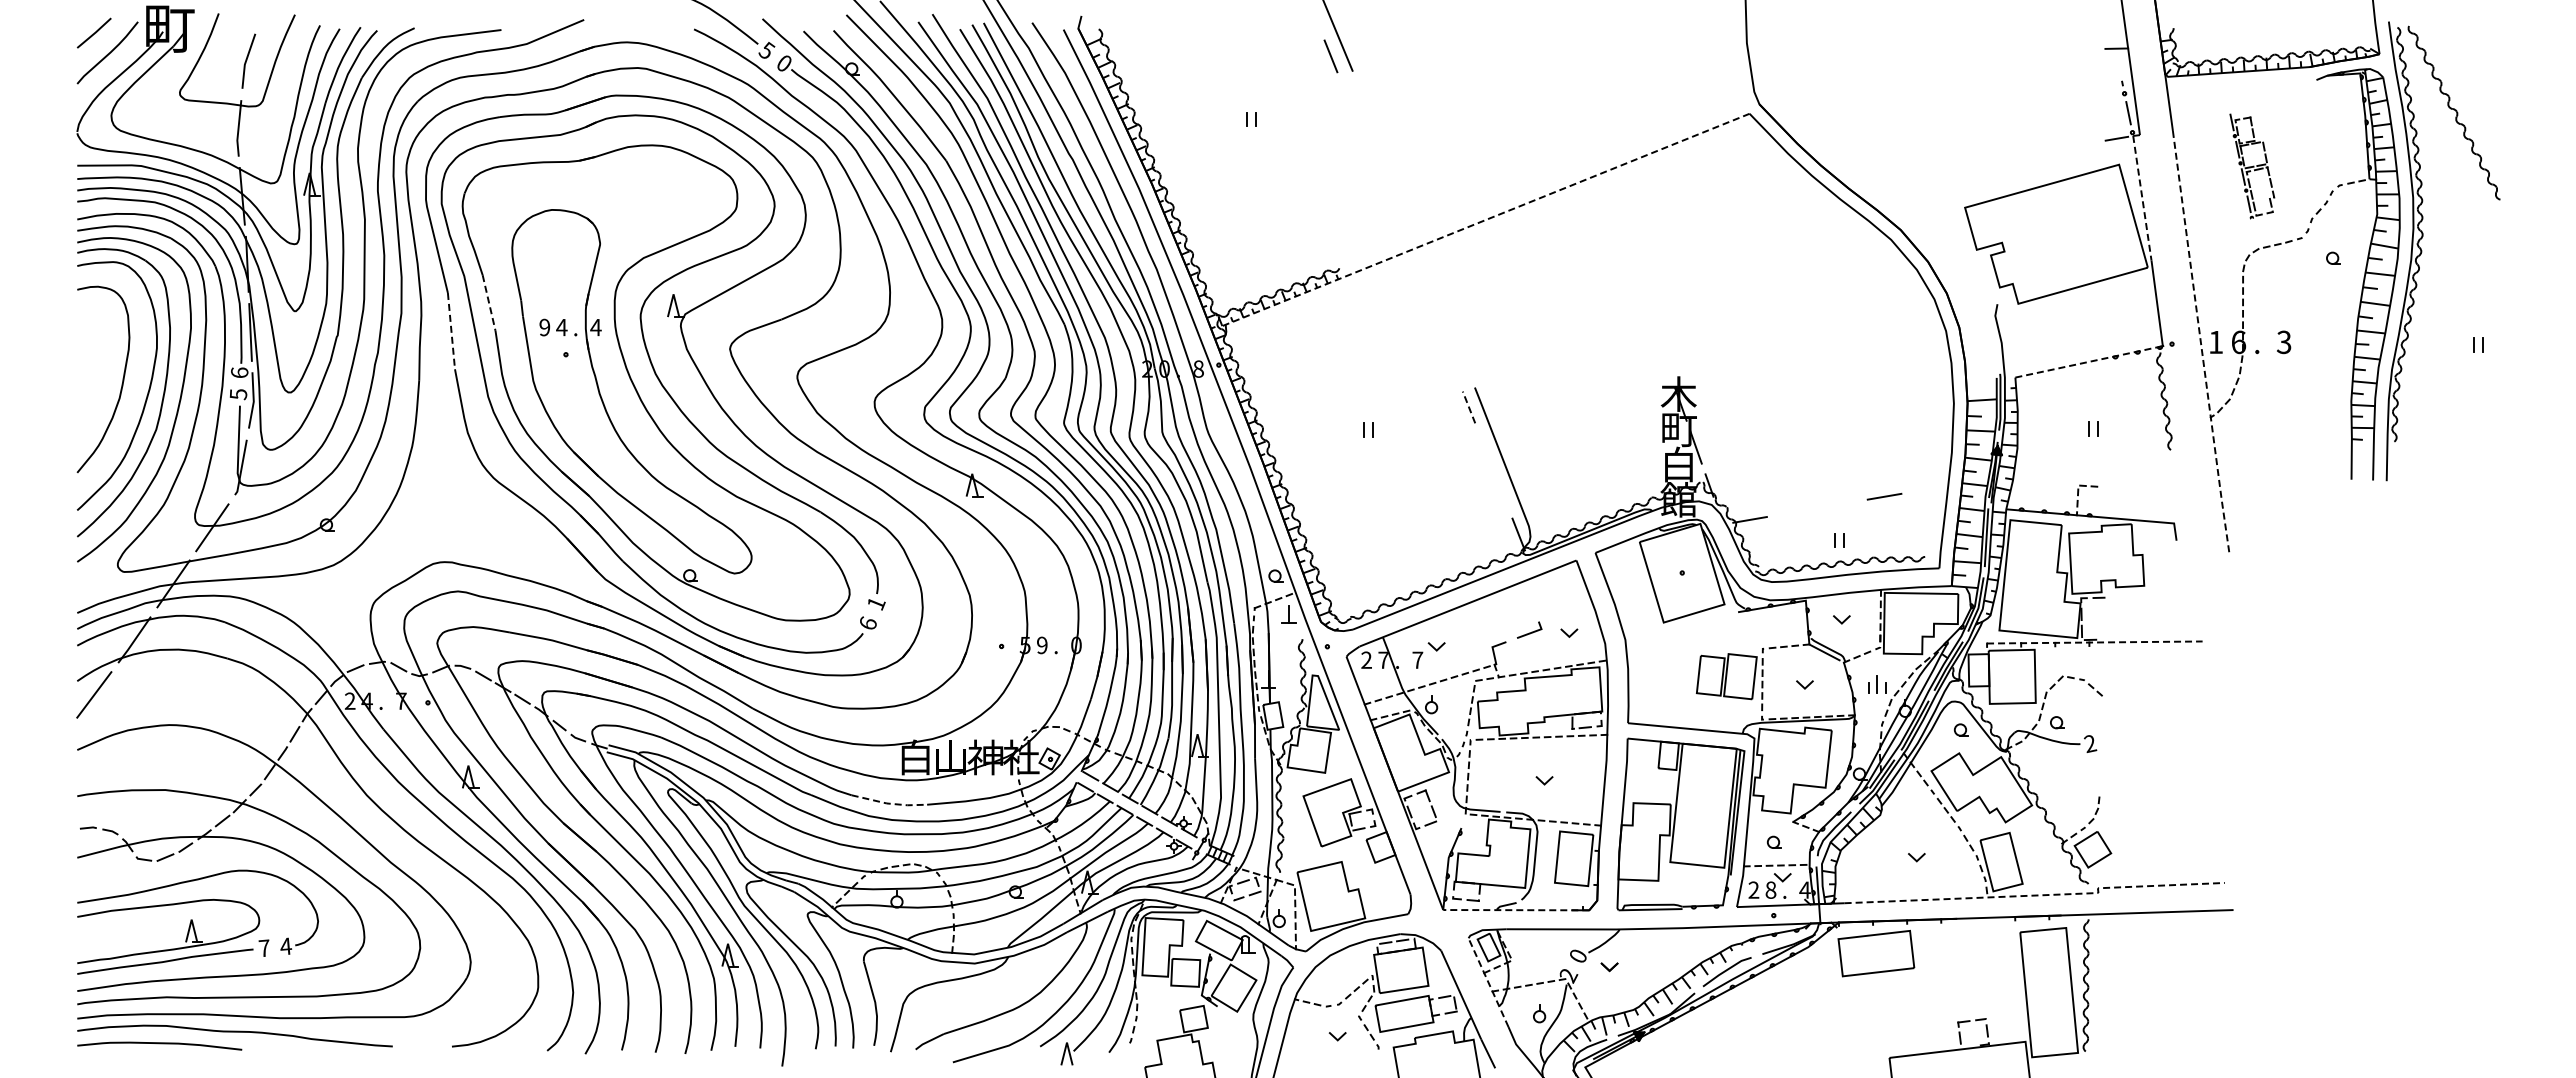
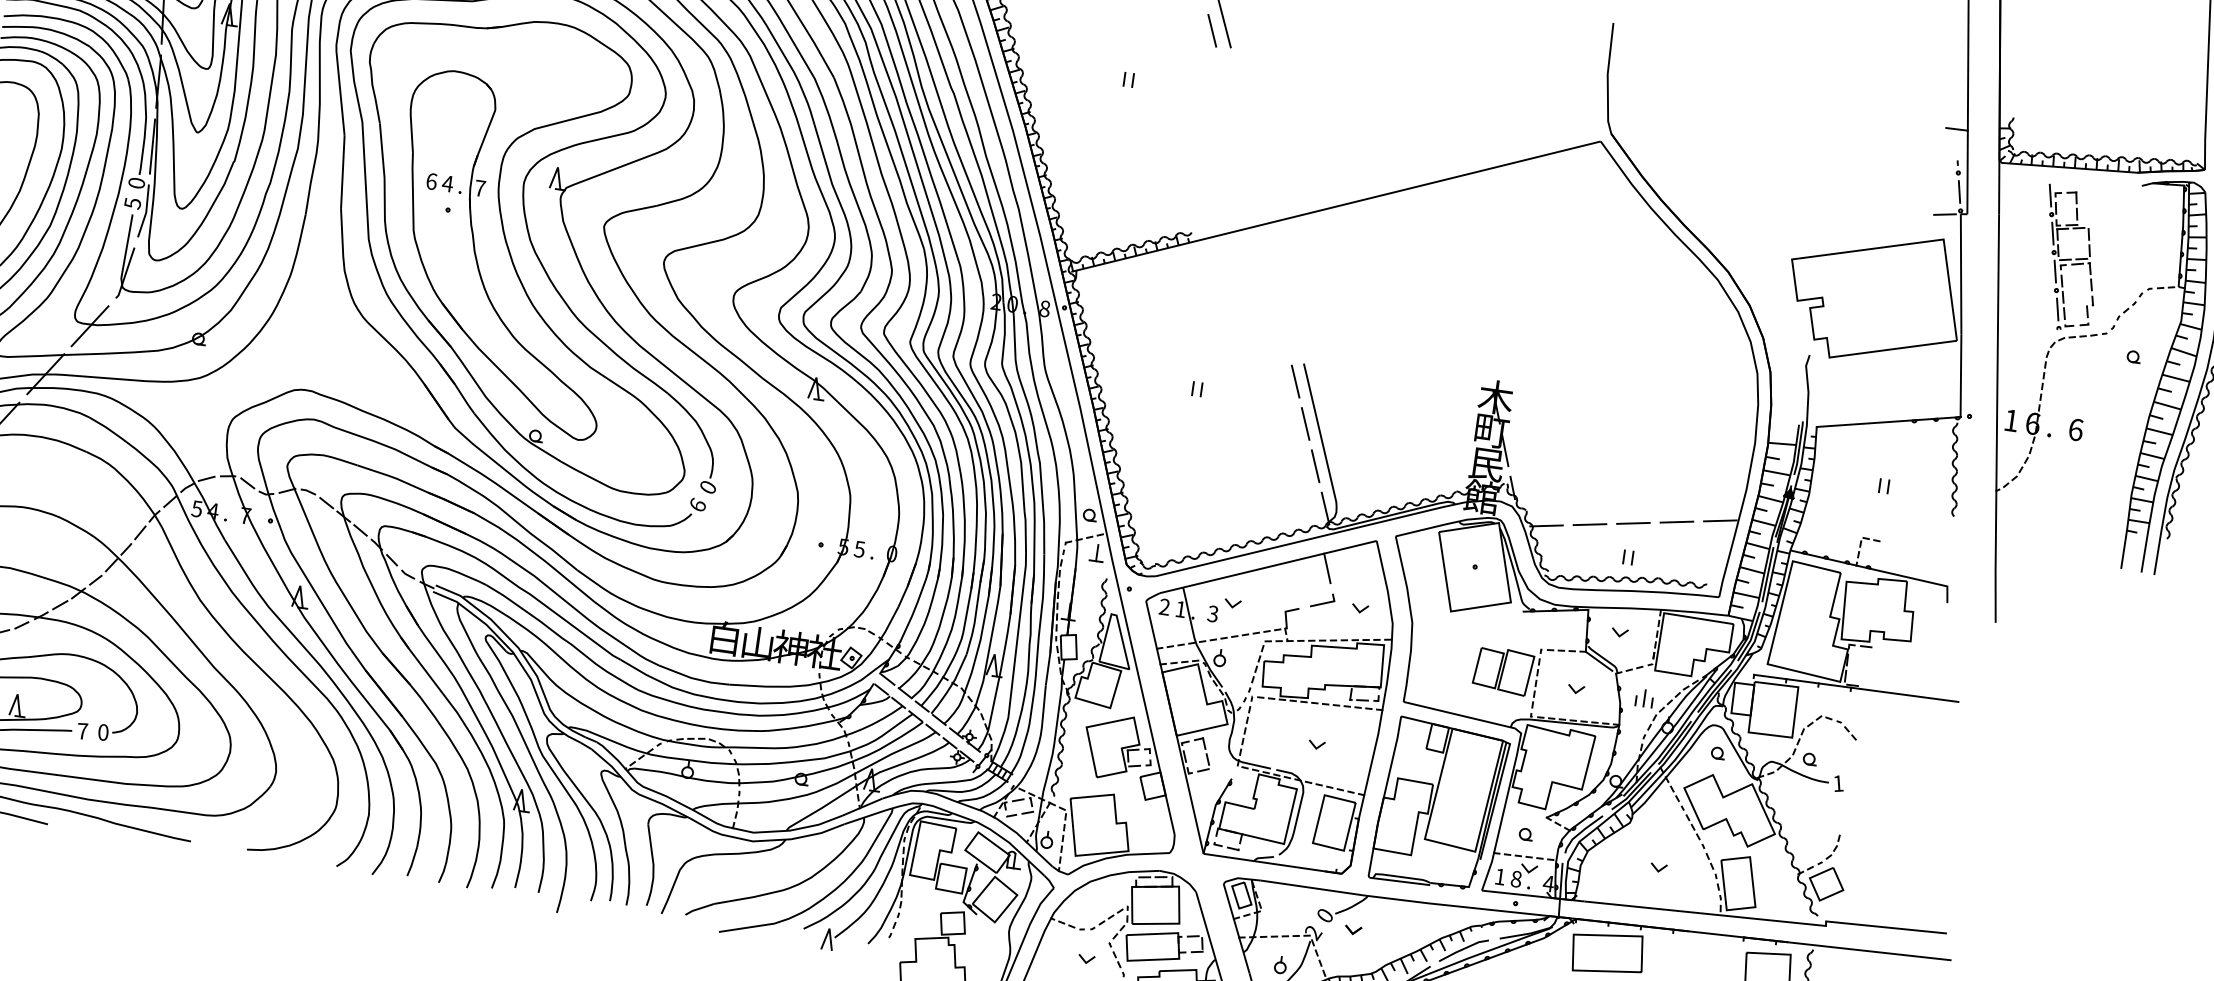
part: (2252, 166) -> (2069, 259), size x1.43
line: (2142, 198) -> (1961, 274), dashed -> solid
line: (1484, 220) -> (1335, 206), dashed -> solid
line: (489, 303) -> (382, 151), dashed -> solid
text: (544, 327) -> (431, 181), 9 -> 6
text: (595, 327) -> (479, 188), 4 -> 7
line: (451, 331) -> (342, 172), dashed -> solid
text: (2284, 342) -> (2076, 430), 3 -> 6
line: (2201, 343) -> (1997, 419), dashed -> solid
line: (2089, 361) -> (1889, 421), dashed -> solid
text: (239, 372) -> (136, 182), 6 -> 0
line: (1468, 406) -> (1295, 380), dashed -> solid
line: (1485, 449) -> (1305, 423), added
text: (1678, 464) -> (1486, 463), 白 -> 民
line: (1929, 488) -> (1720, 520), added
line: (1501, 492) -> (1314, 466), added
line: (1839, 504) -> (1633, 523), added
line: (1794, 512) -> (1589, 524), added
line: (1528, 595) -> (1326, 567), added
text: (876, 603) -> (708, 487), 1 -> 0
line: (2094, 642) -> (1855, 688), dashed -> solid
text: (1041, 644) -> (859, 548), 9 -> 5
text: (1383, 659) -> (1180, 608), 7 -> 1
text: (1417, 660) -> (1212, 614), 7 -> 3
text: (349, 700) -> (196, 508), 2 -> 5
text: (2090, 743) -> (1838, 783), 2 -> 1
line: (888, 803) -> (692, 678), dashed -> solid
text: (1753, 889) -> (1499, 876), 2 -> 1
line: (2038, 895) -> (1768, 920), dashed -> solid
line: (1515, 910) -> (1271, 864), dashed -> solid
text: (286, 946) -> (103, 732), 4 -> 0
line: (1488, 982) -> (1236, 928), dashed -> solid

